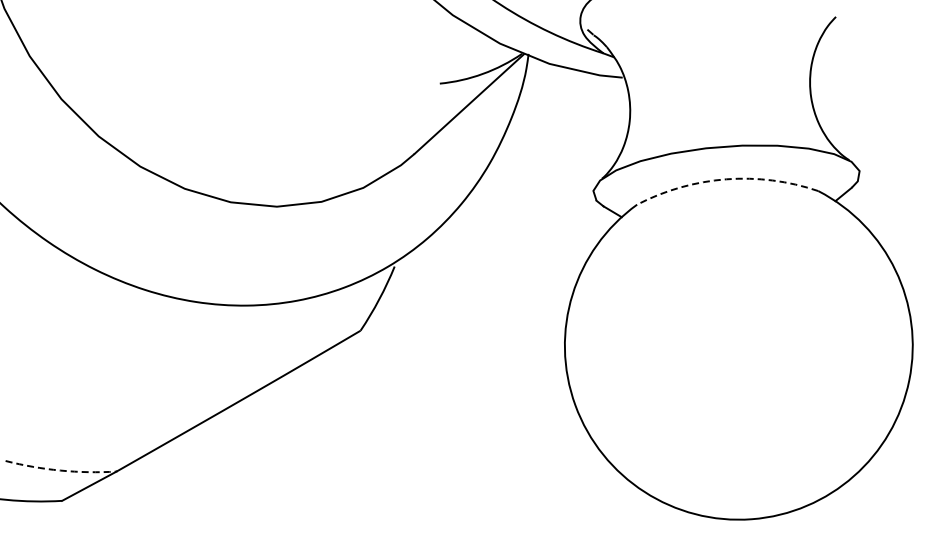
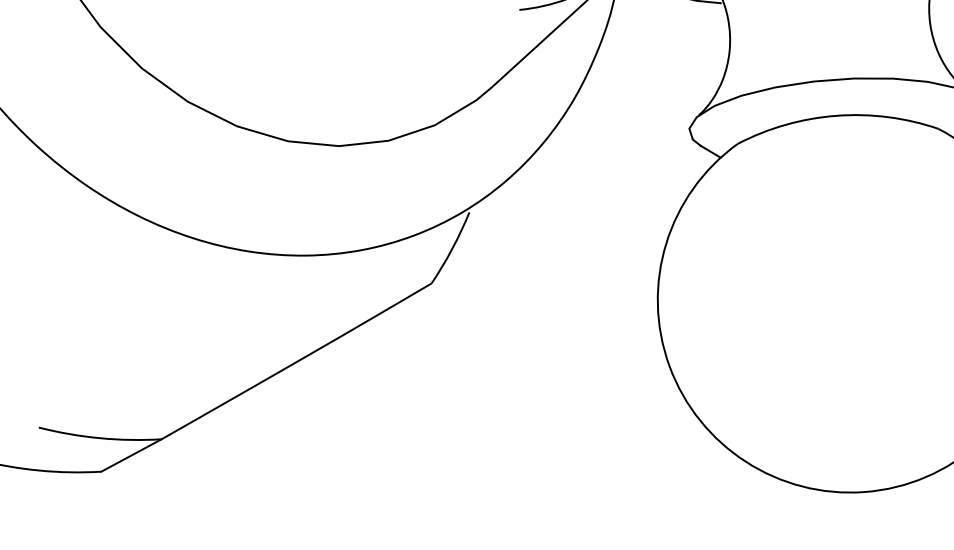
arc: (726, 179) -> (836, 116), dashed -> solid
arc: (60, 470) -> (99, 438), dashed -> solid

